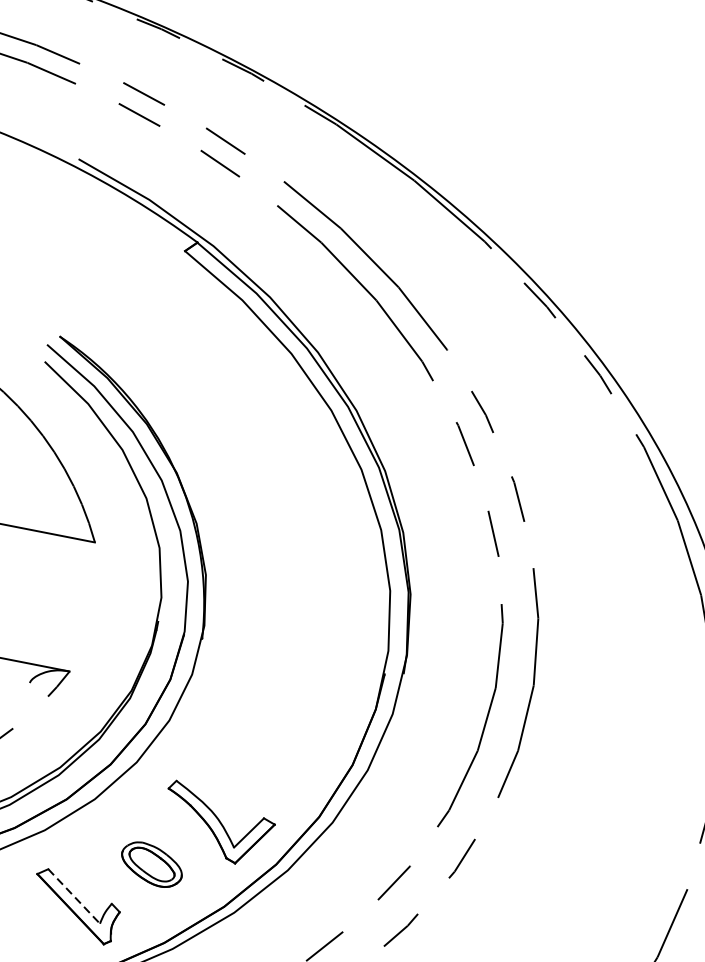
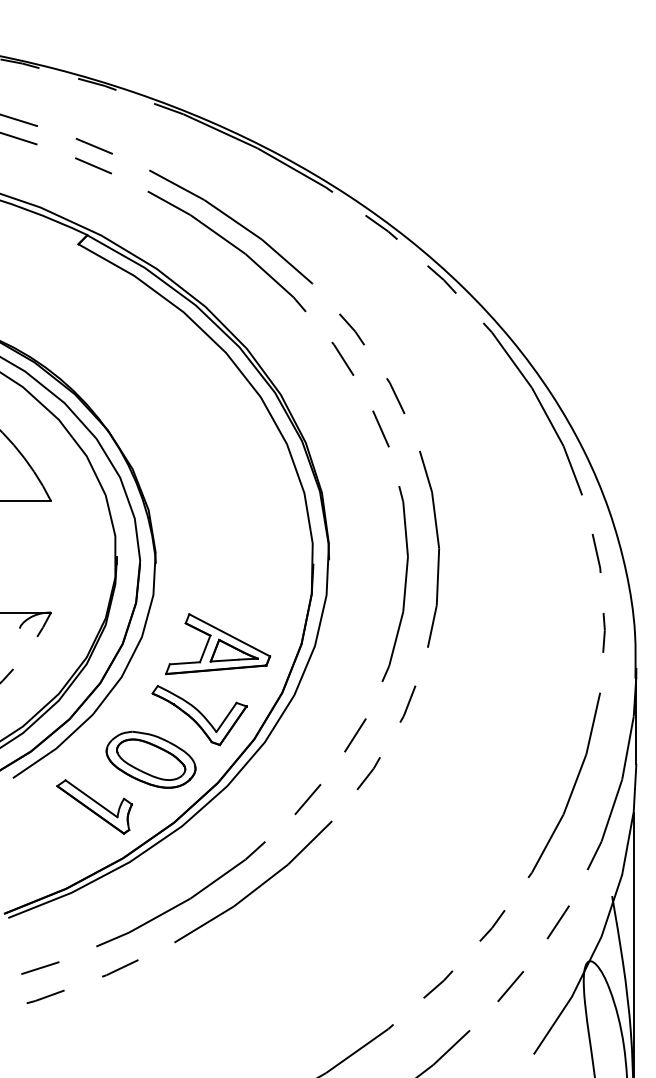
part: (256, 746) -> (218, 644), added
part: (151, 864) -> (150, 759), size x1.67
line: (74, 896) -> (91, 798), dashed -> solid

